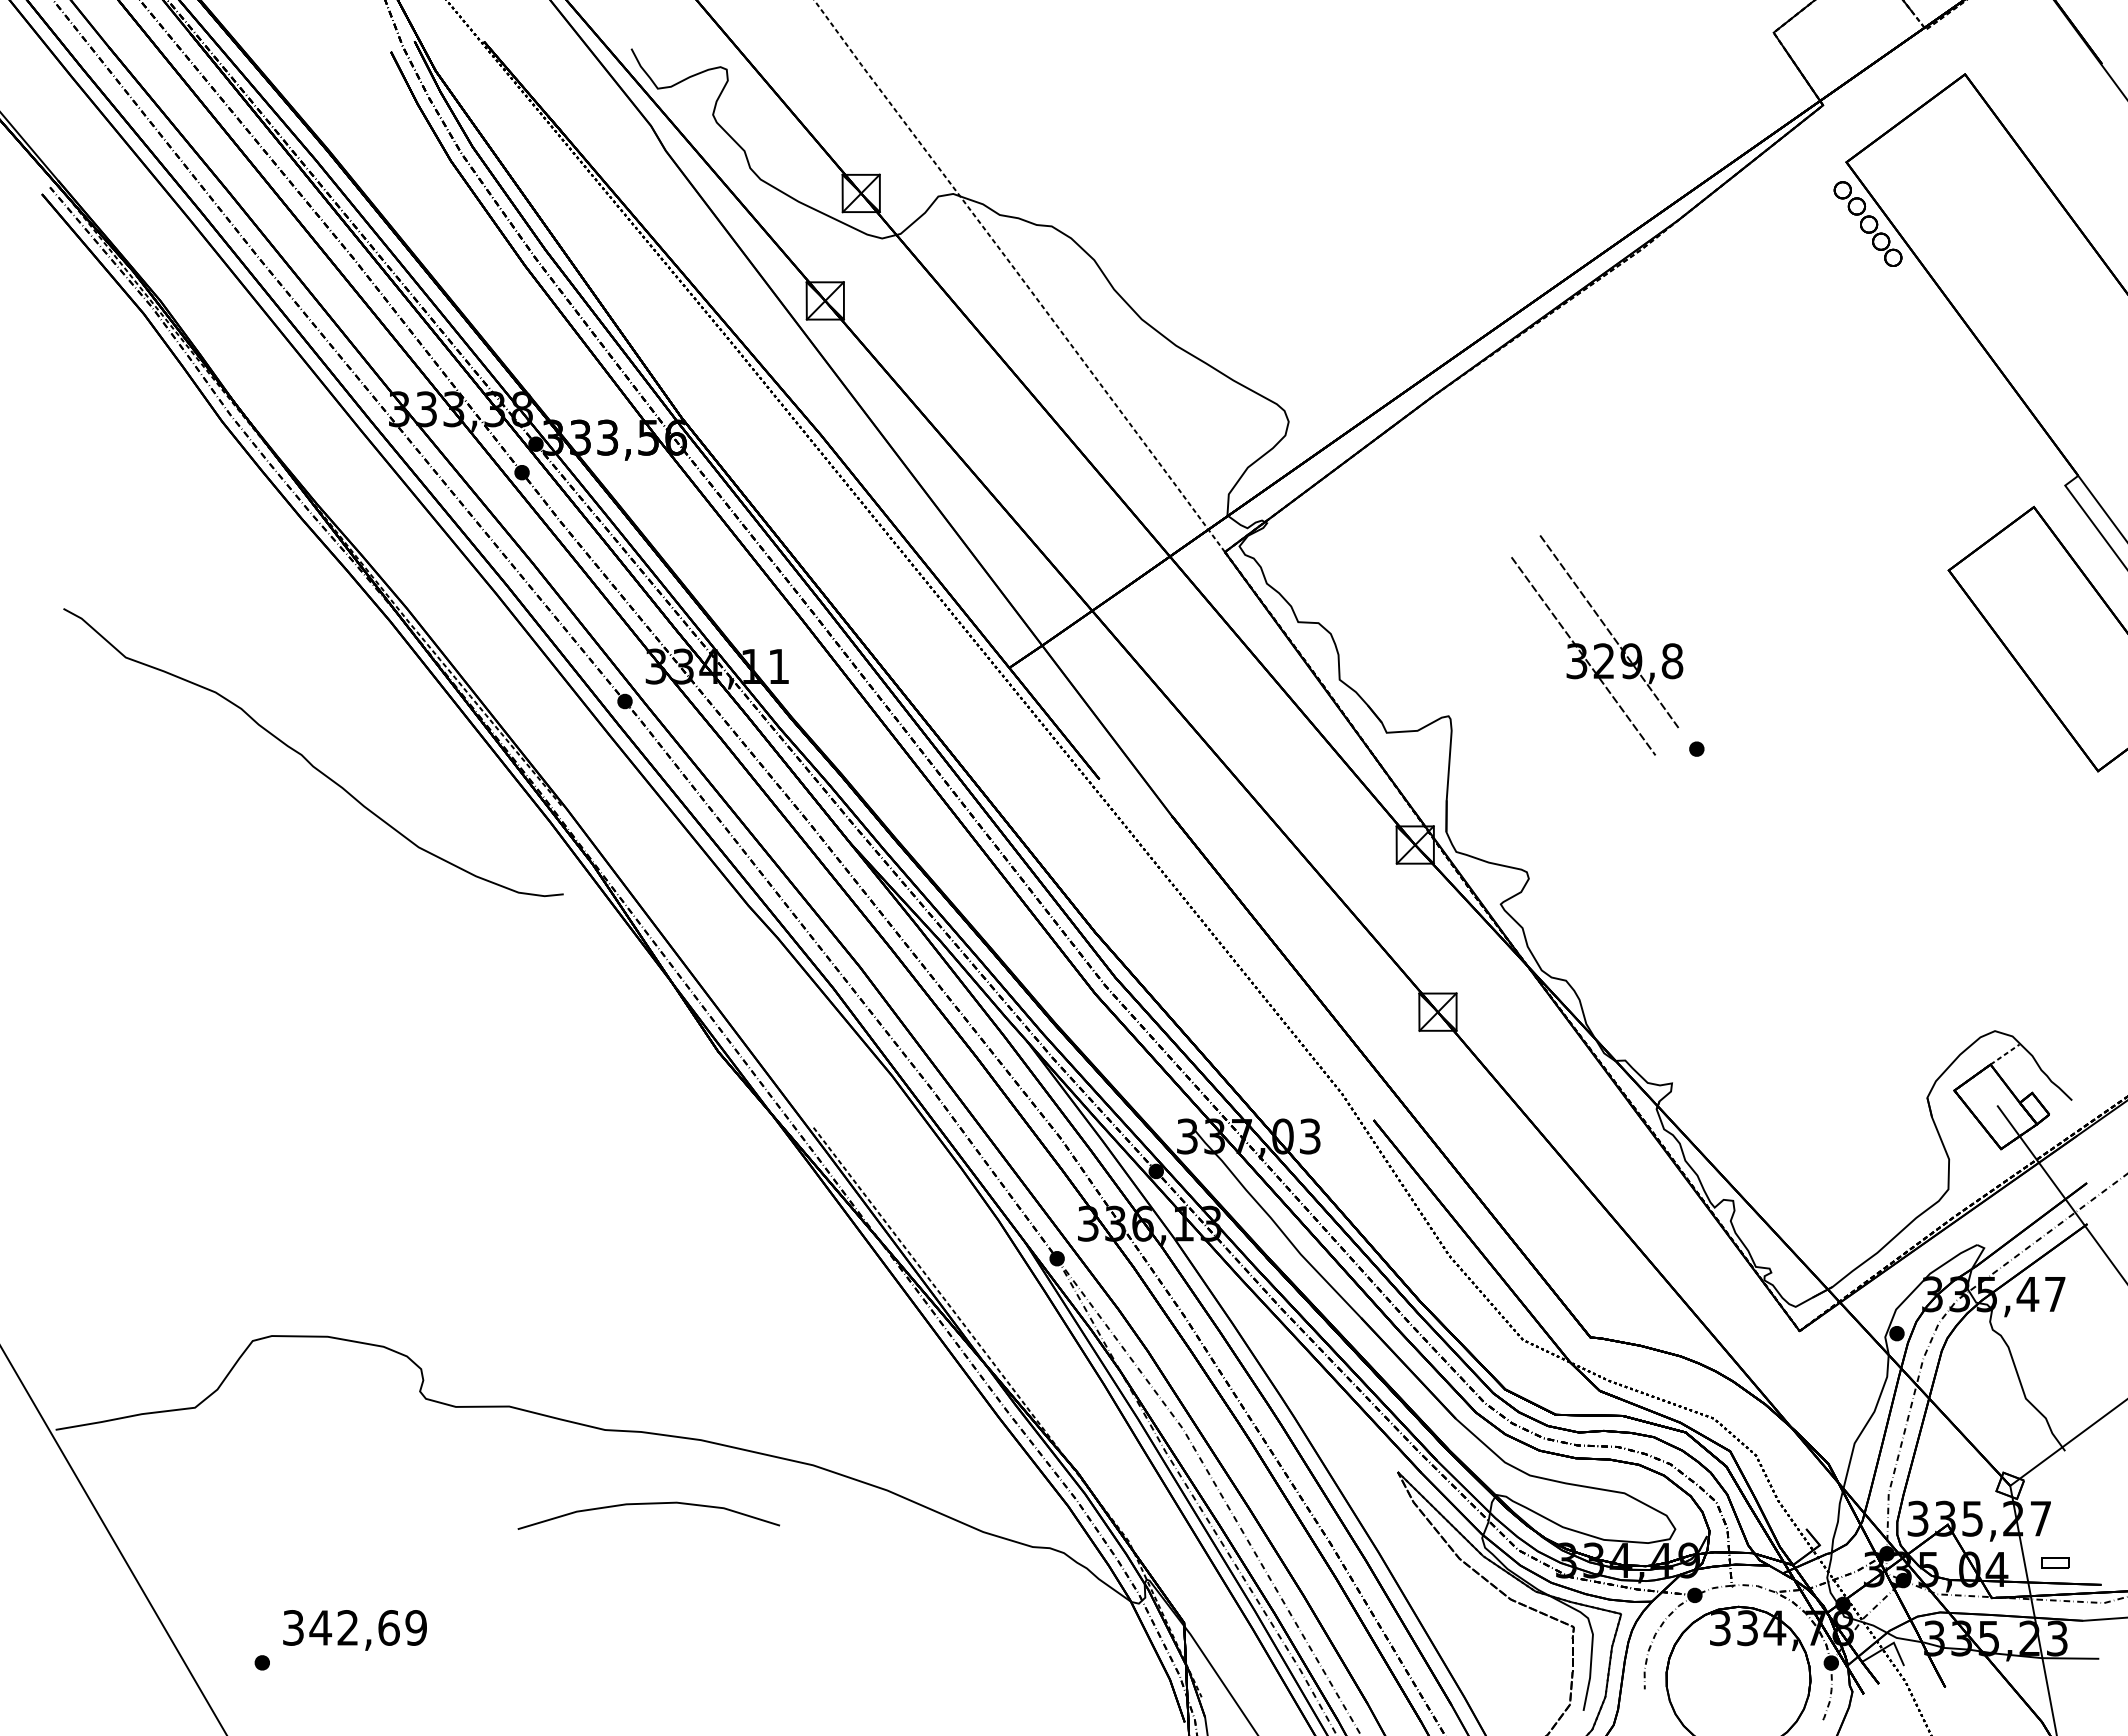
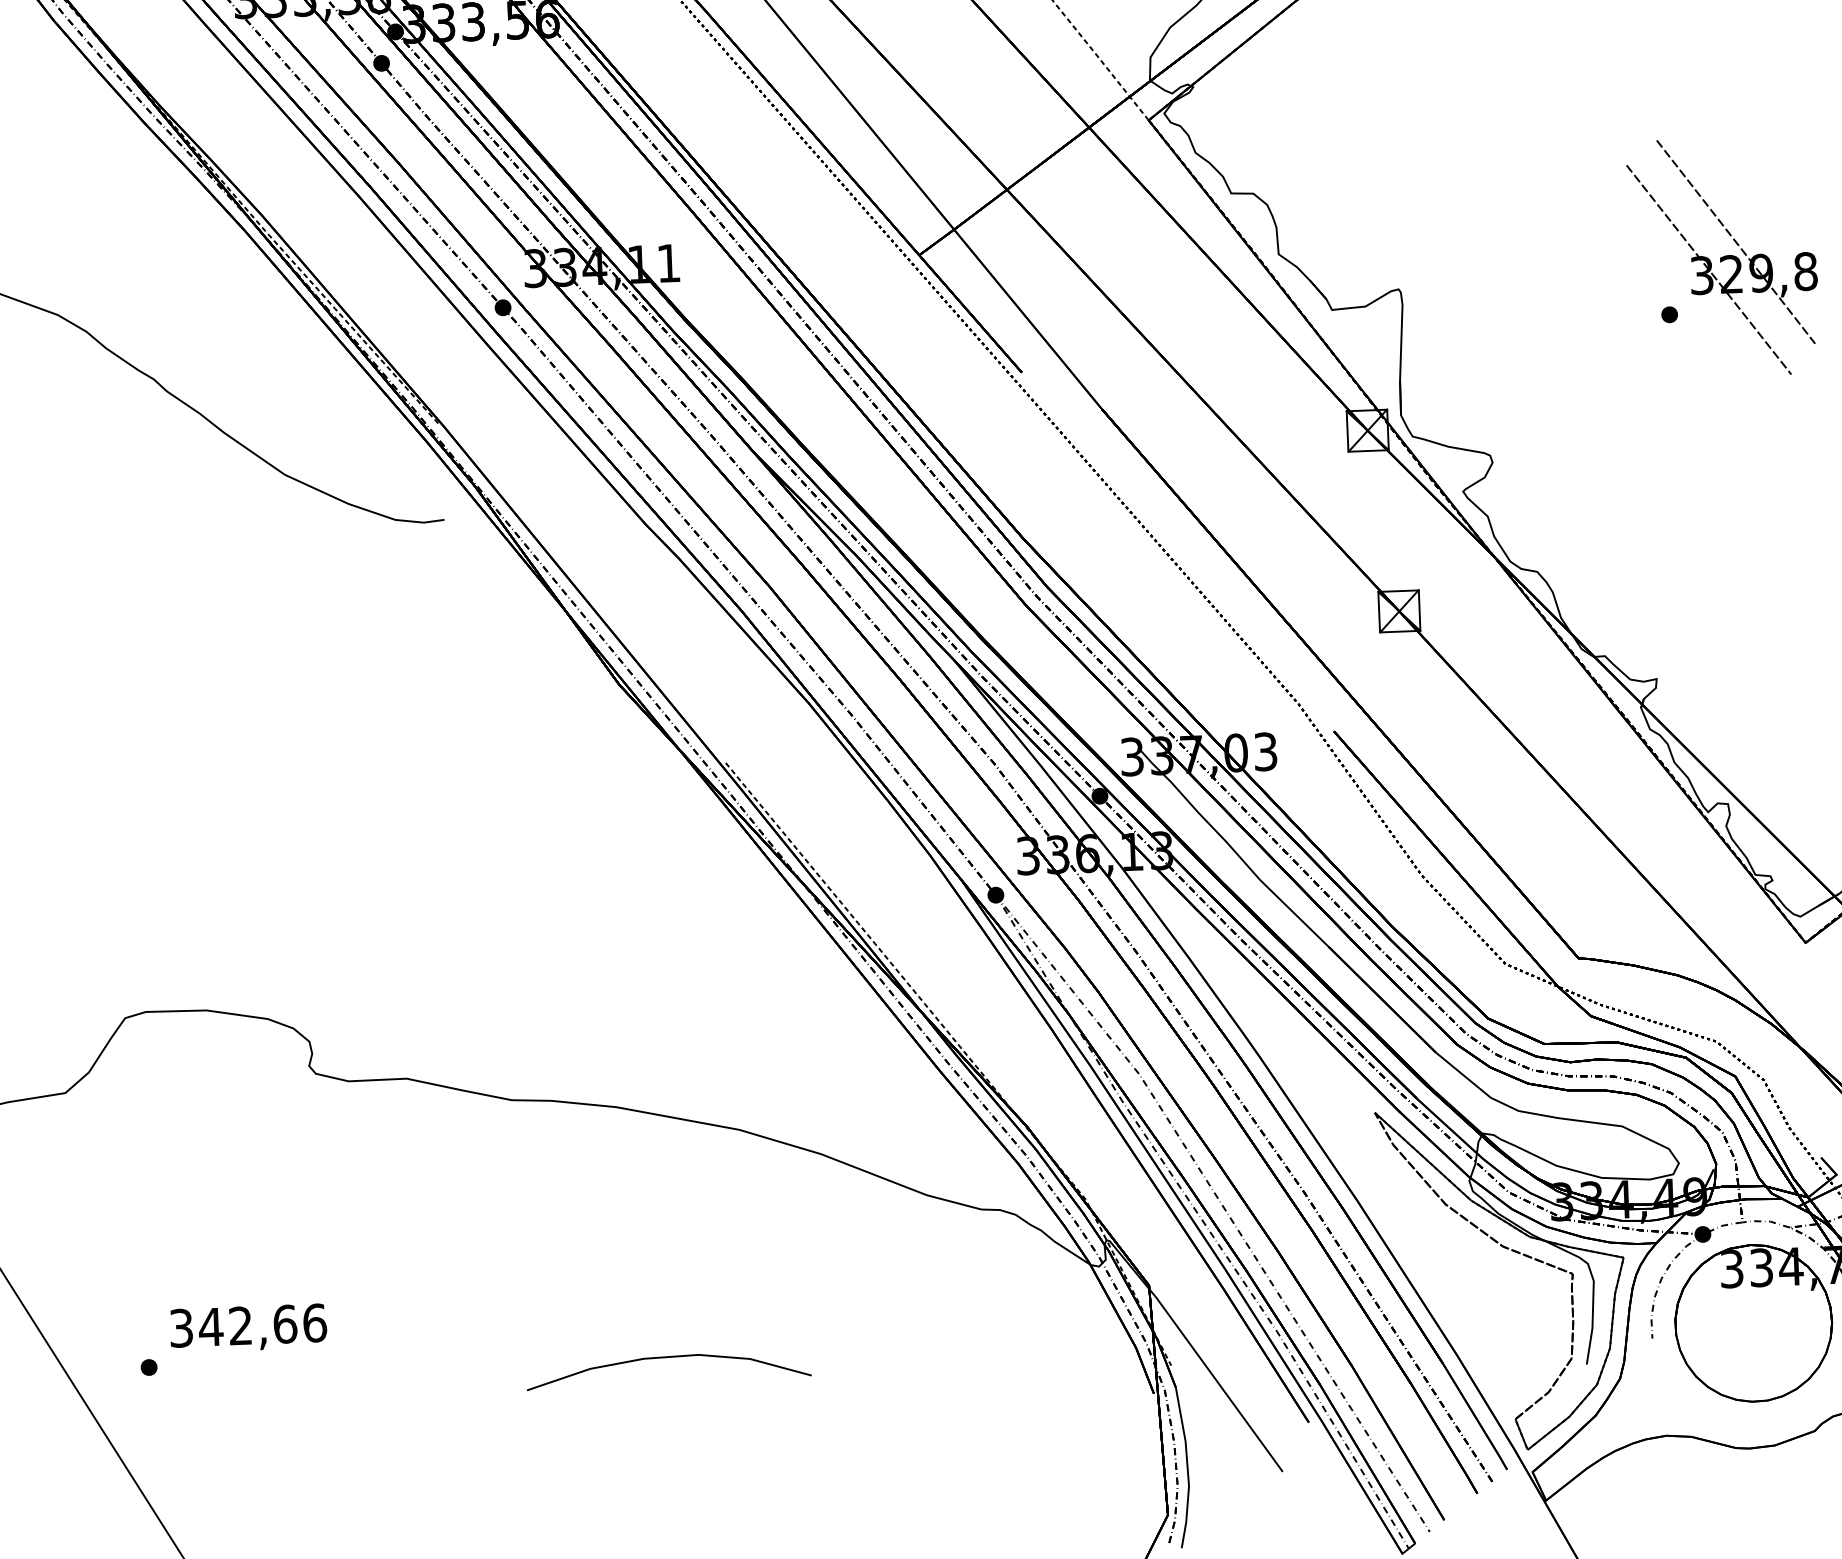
part: (1597, 645) -> (1723, 257), moved
curve: (648, 1504) -> (667, 1358), moved
text: (416, 1627) -> (315, 1322), 342,69 -> 342,66

